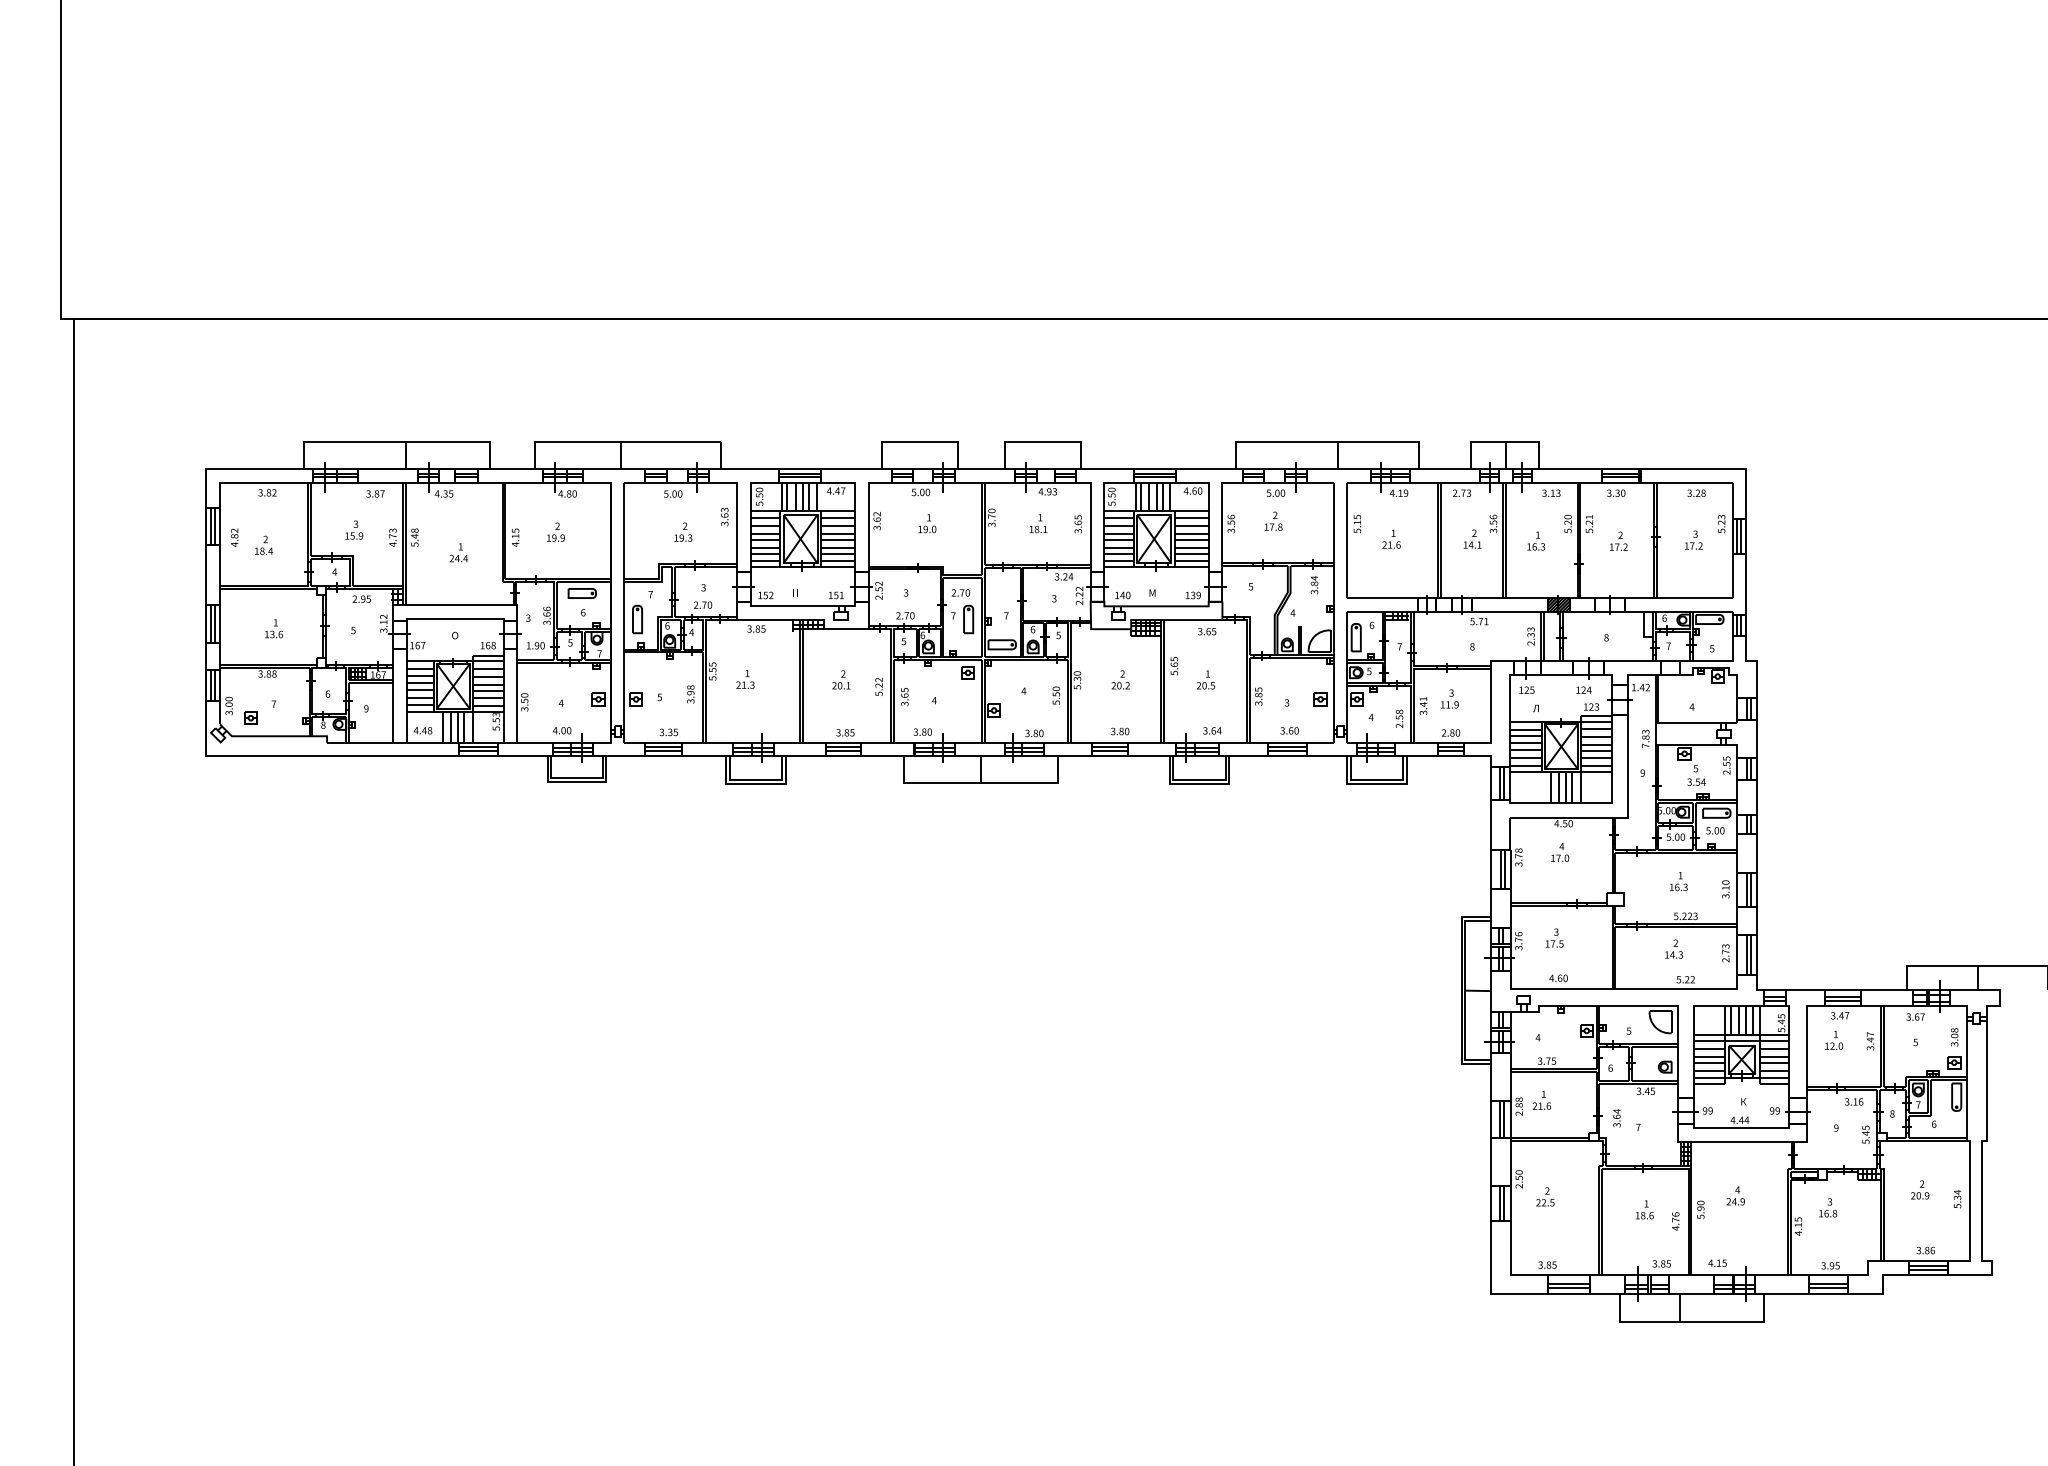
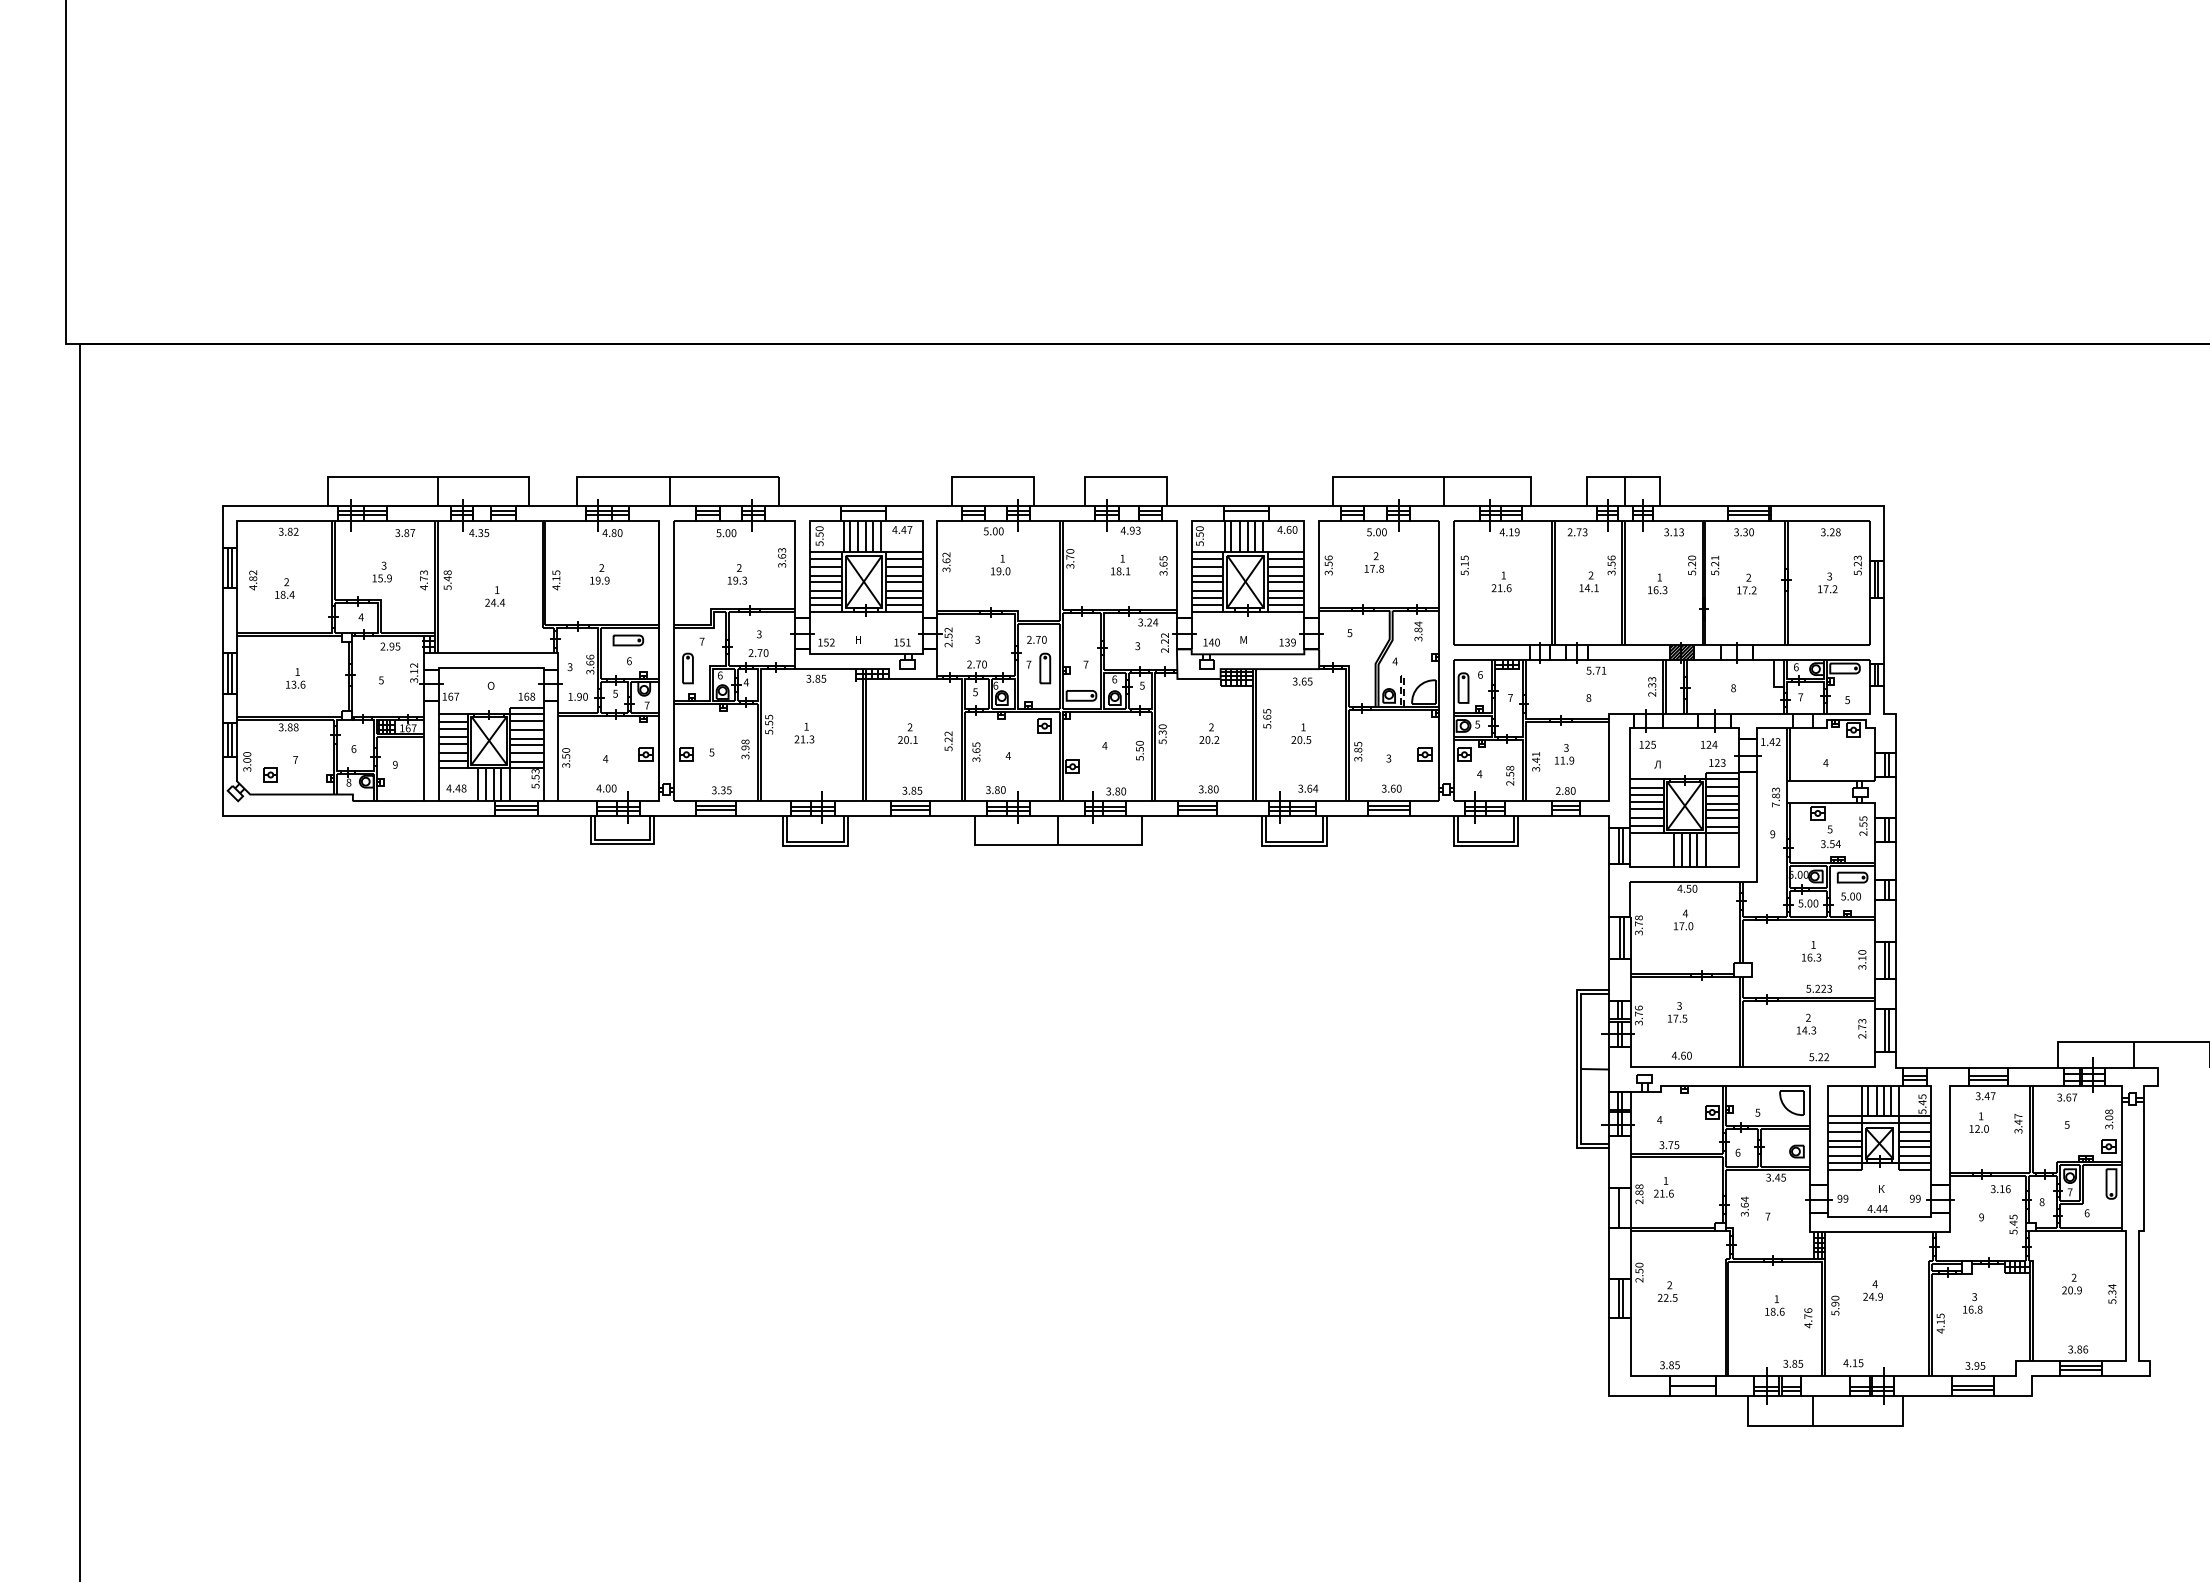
line: (800, 477) -> (863, 515), removed
line: (1155, 477) -> (1246, 515), removed
line: (1299, 626) -> (1402, 676), solid -> dashed
line: (1503, 1119) -> (1622, 1208), removed
line: (1568, 1287) -> (1692, 1389), removed

